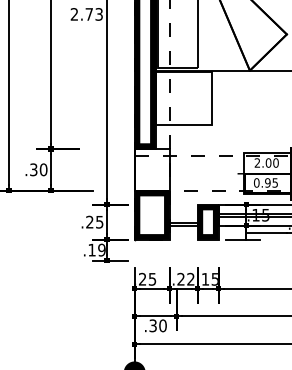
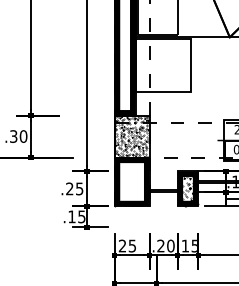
hatch: (151, 169) -> (131, 136), added
hatch: (207, 222) -> (187, 189), added
text: (101, 249) -> (81, 216), .19 -> .15
text: (190, 279) -> (170, 246), .22 -> .20

